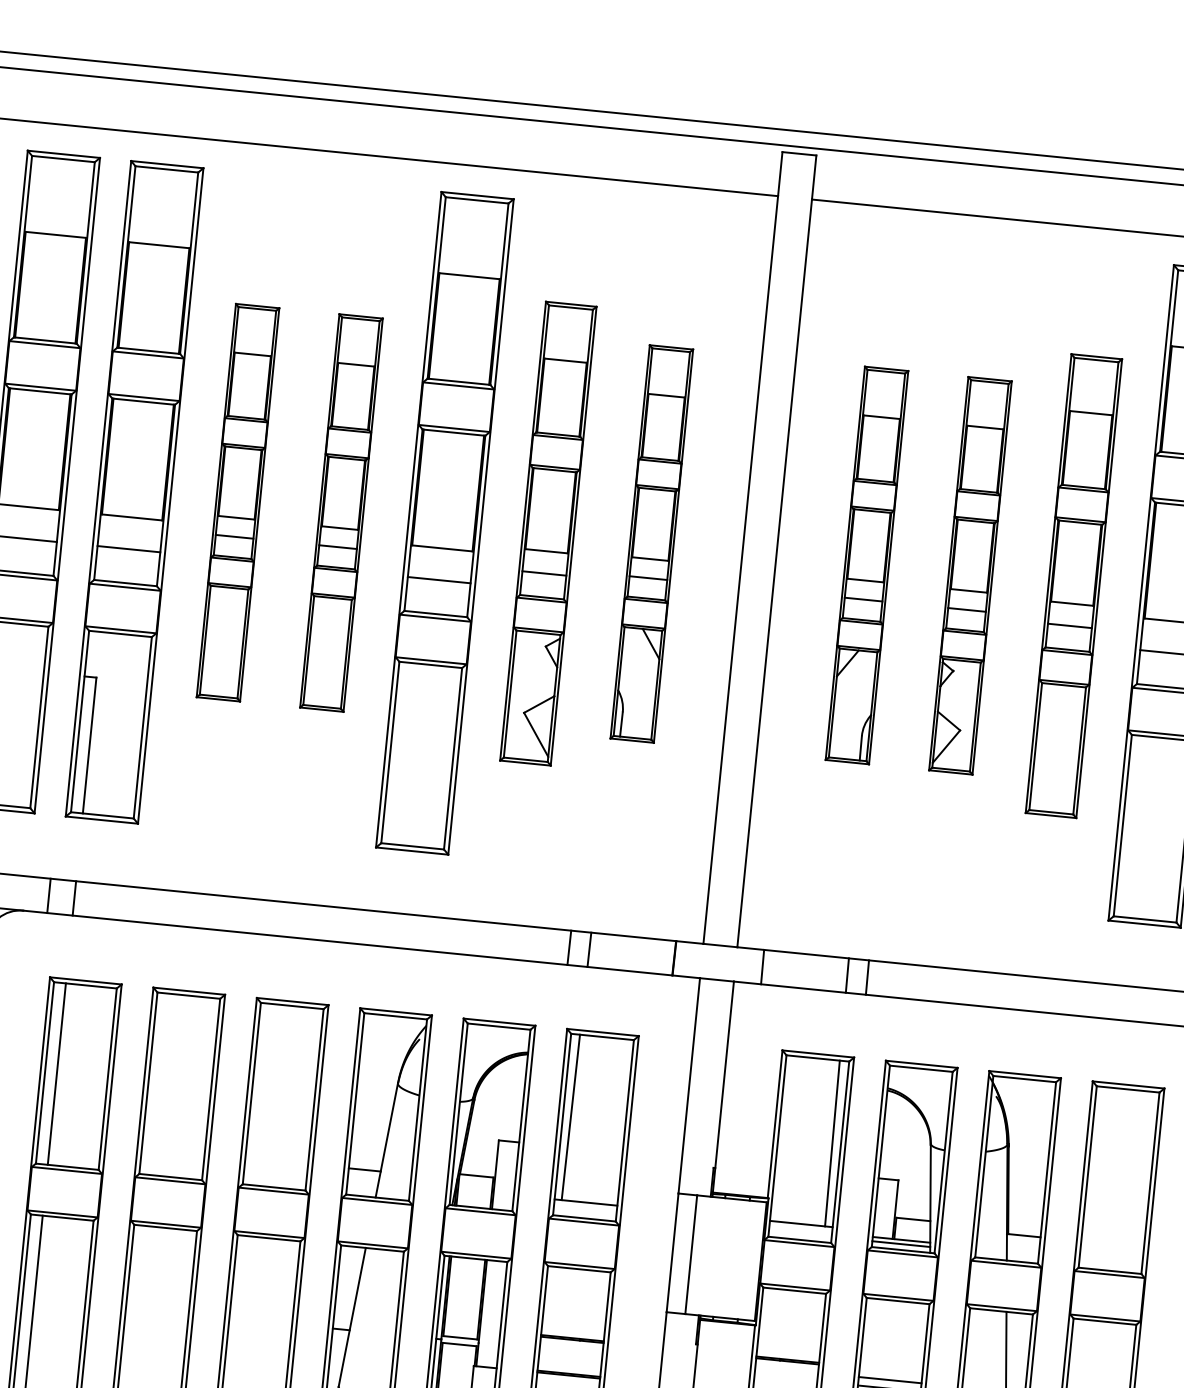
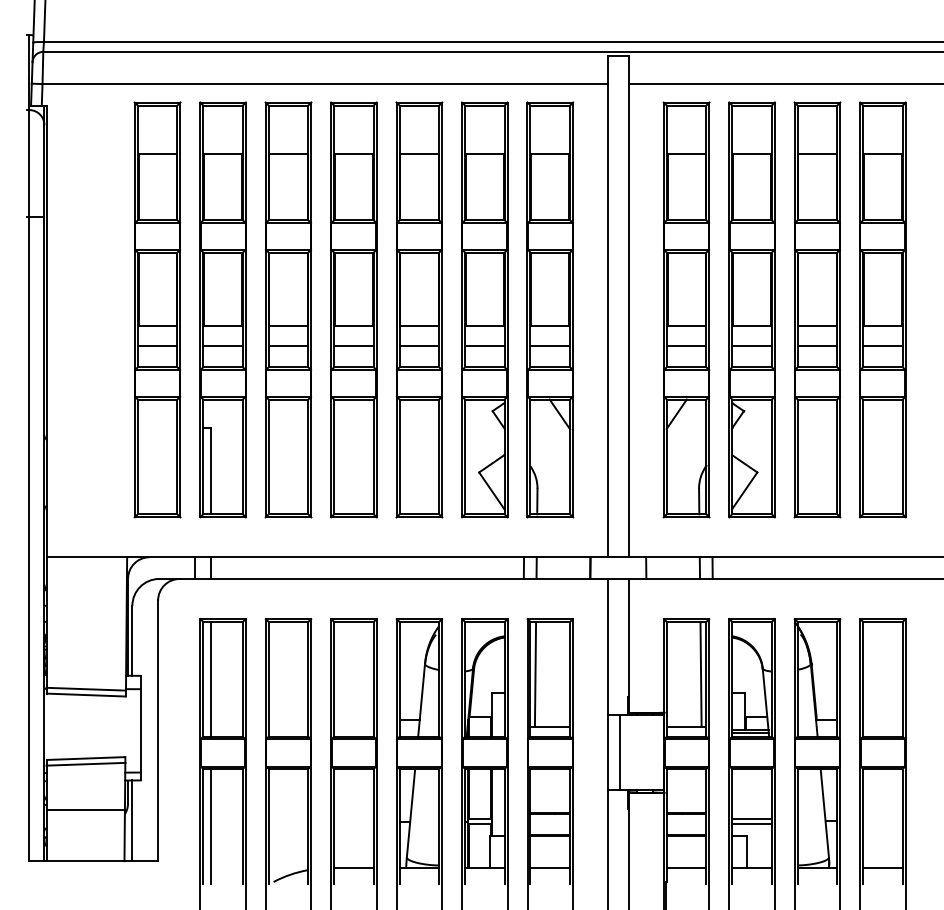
part: (238, 502) -> (288, 309), size x1.67
part: (340, 512) -> (353, 309), size x1.67
part: (547, 532) -> (484, 309), size x1.43
part: (652, 543) -> (550, 309), size x1.67
part: (866, 564) -> (686, 309), size x1.67
part: (969, 575) -> (751, 309), size x1.67
part: (1073, 585) -> (817, 309), size x1.43

